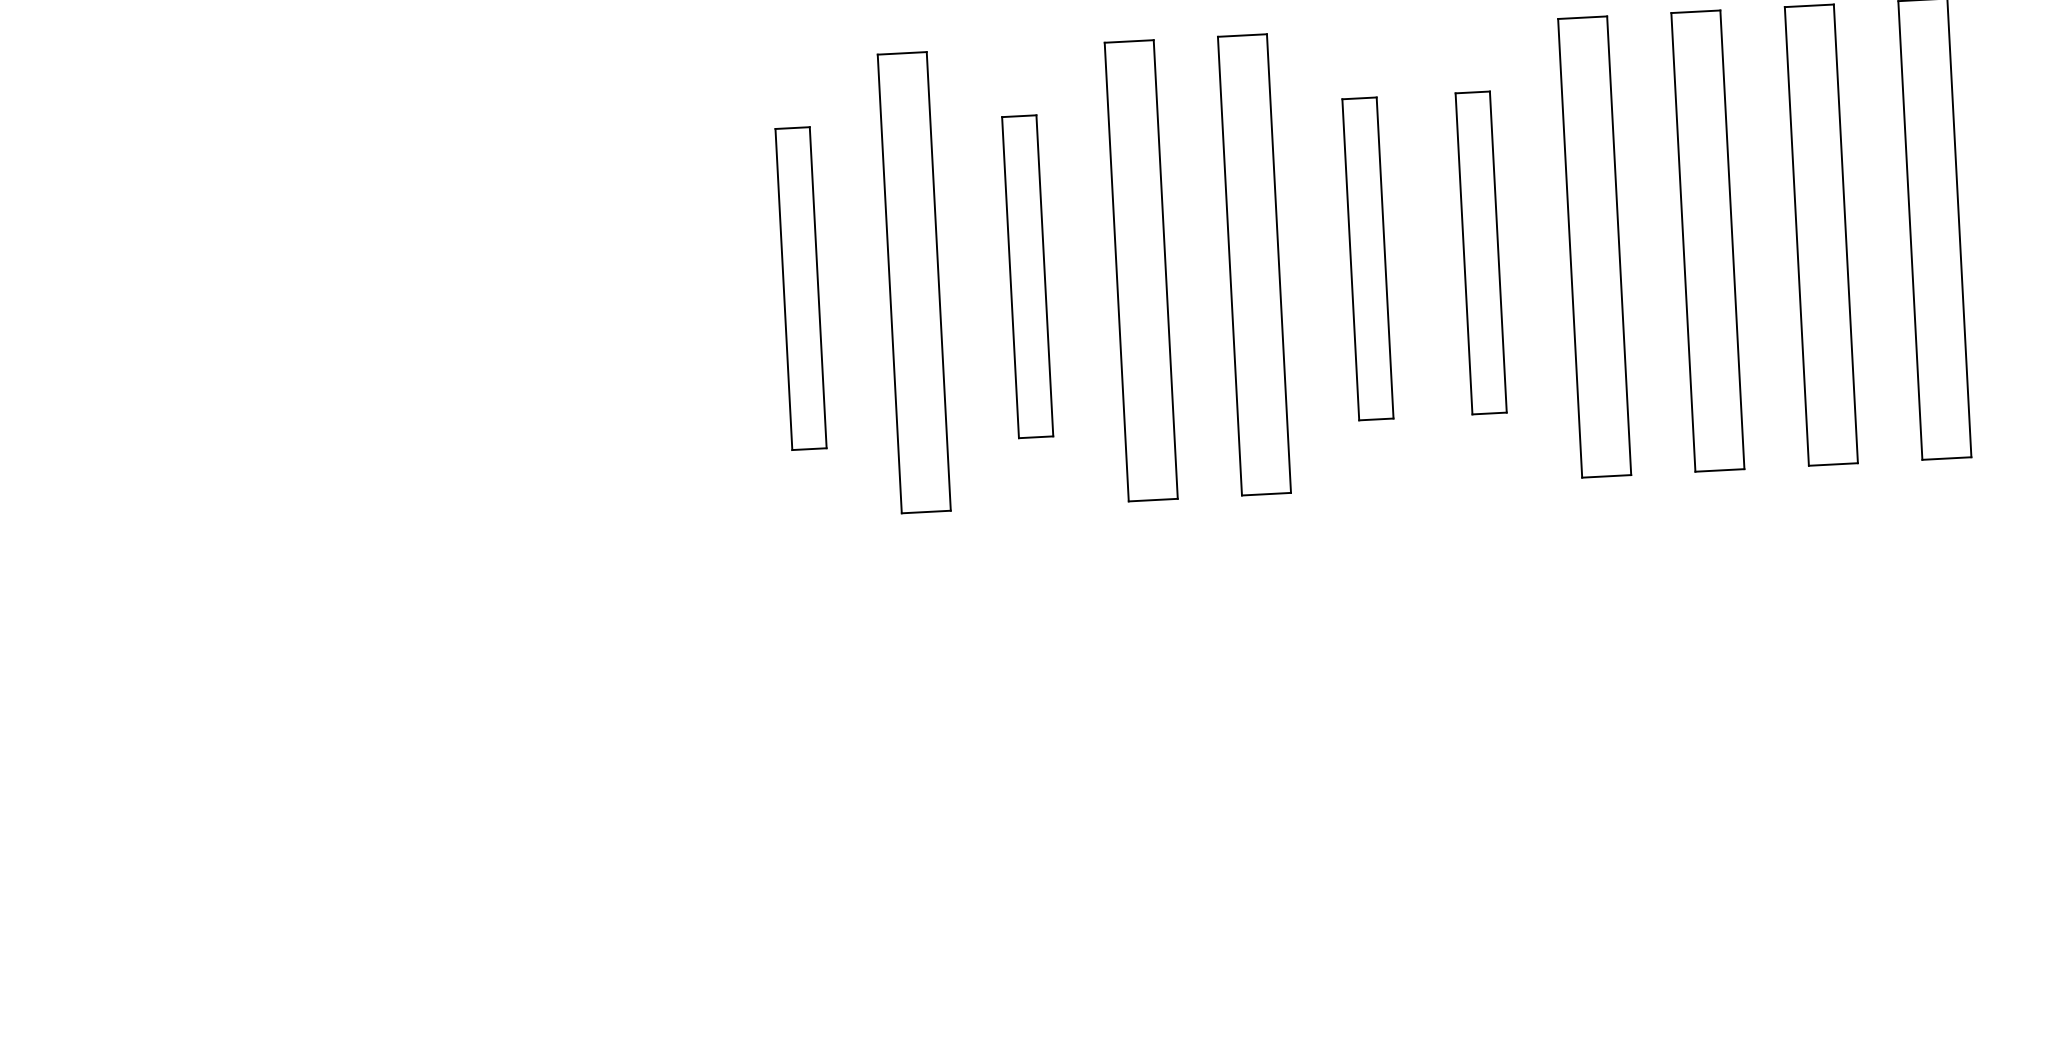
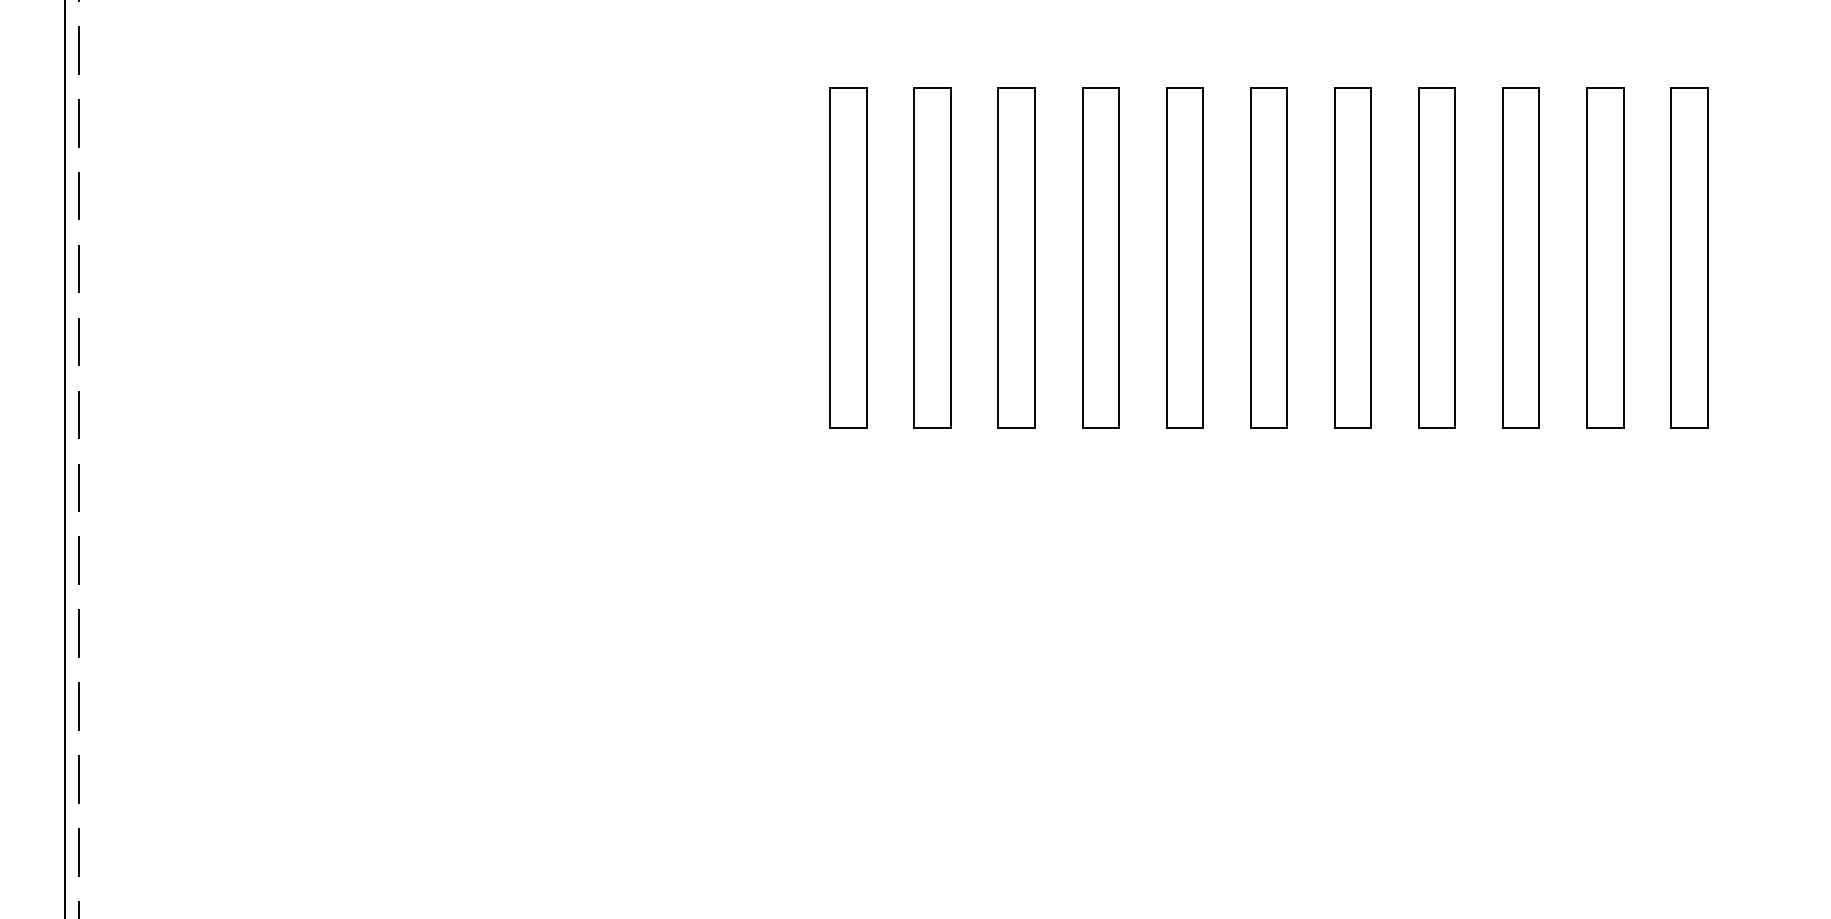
part: (1480, 252) -> (1352, 257), size x1.43
part: (1367, 258) -> (1268, 257), size x1.43
part: (1027, 276) -> (1016, 257), size x1.43
part: (801, 287) -> (848, 257), size x1.43

